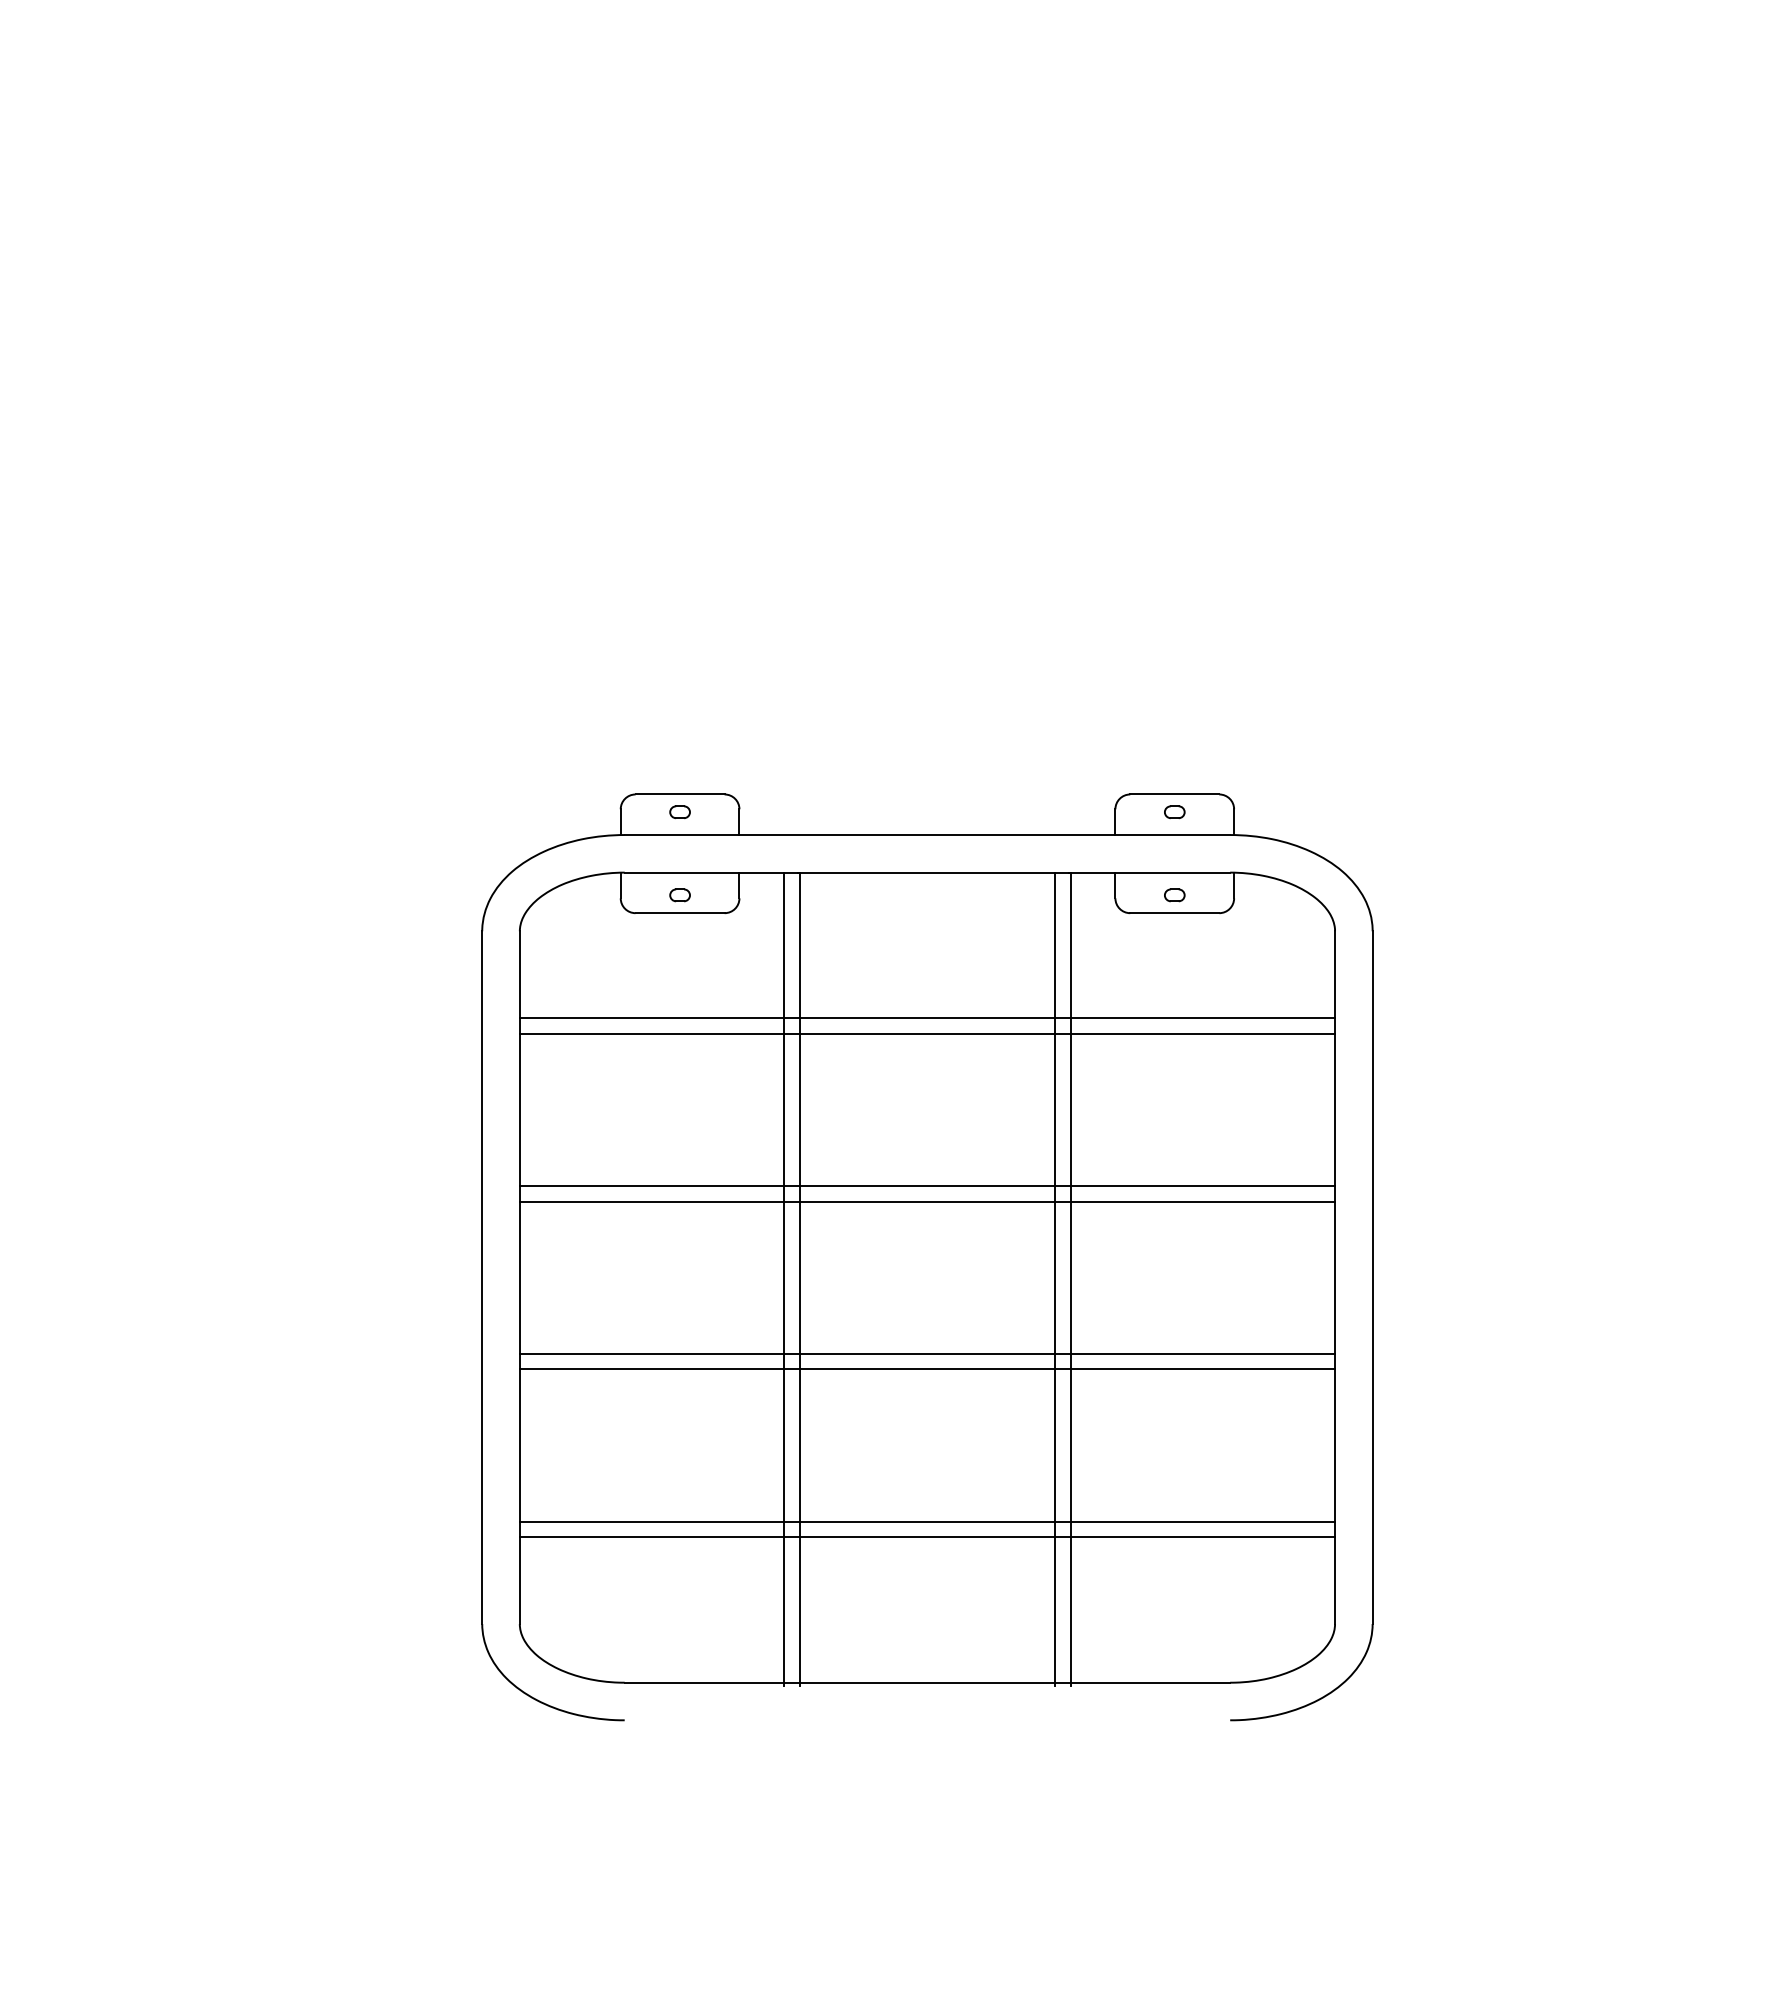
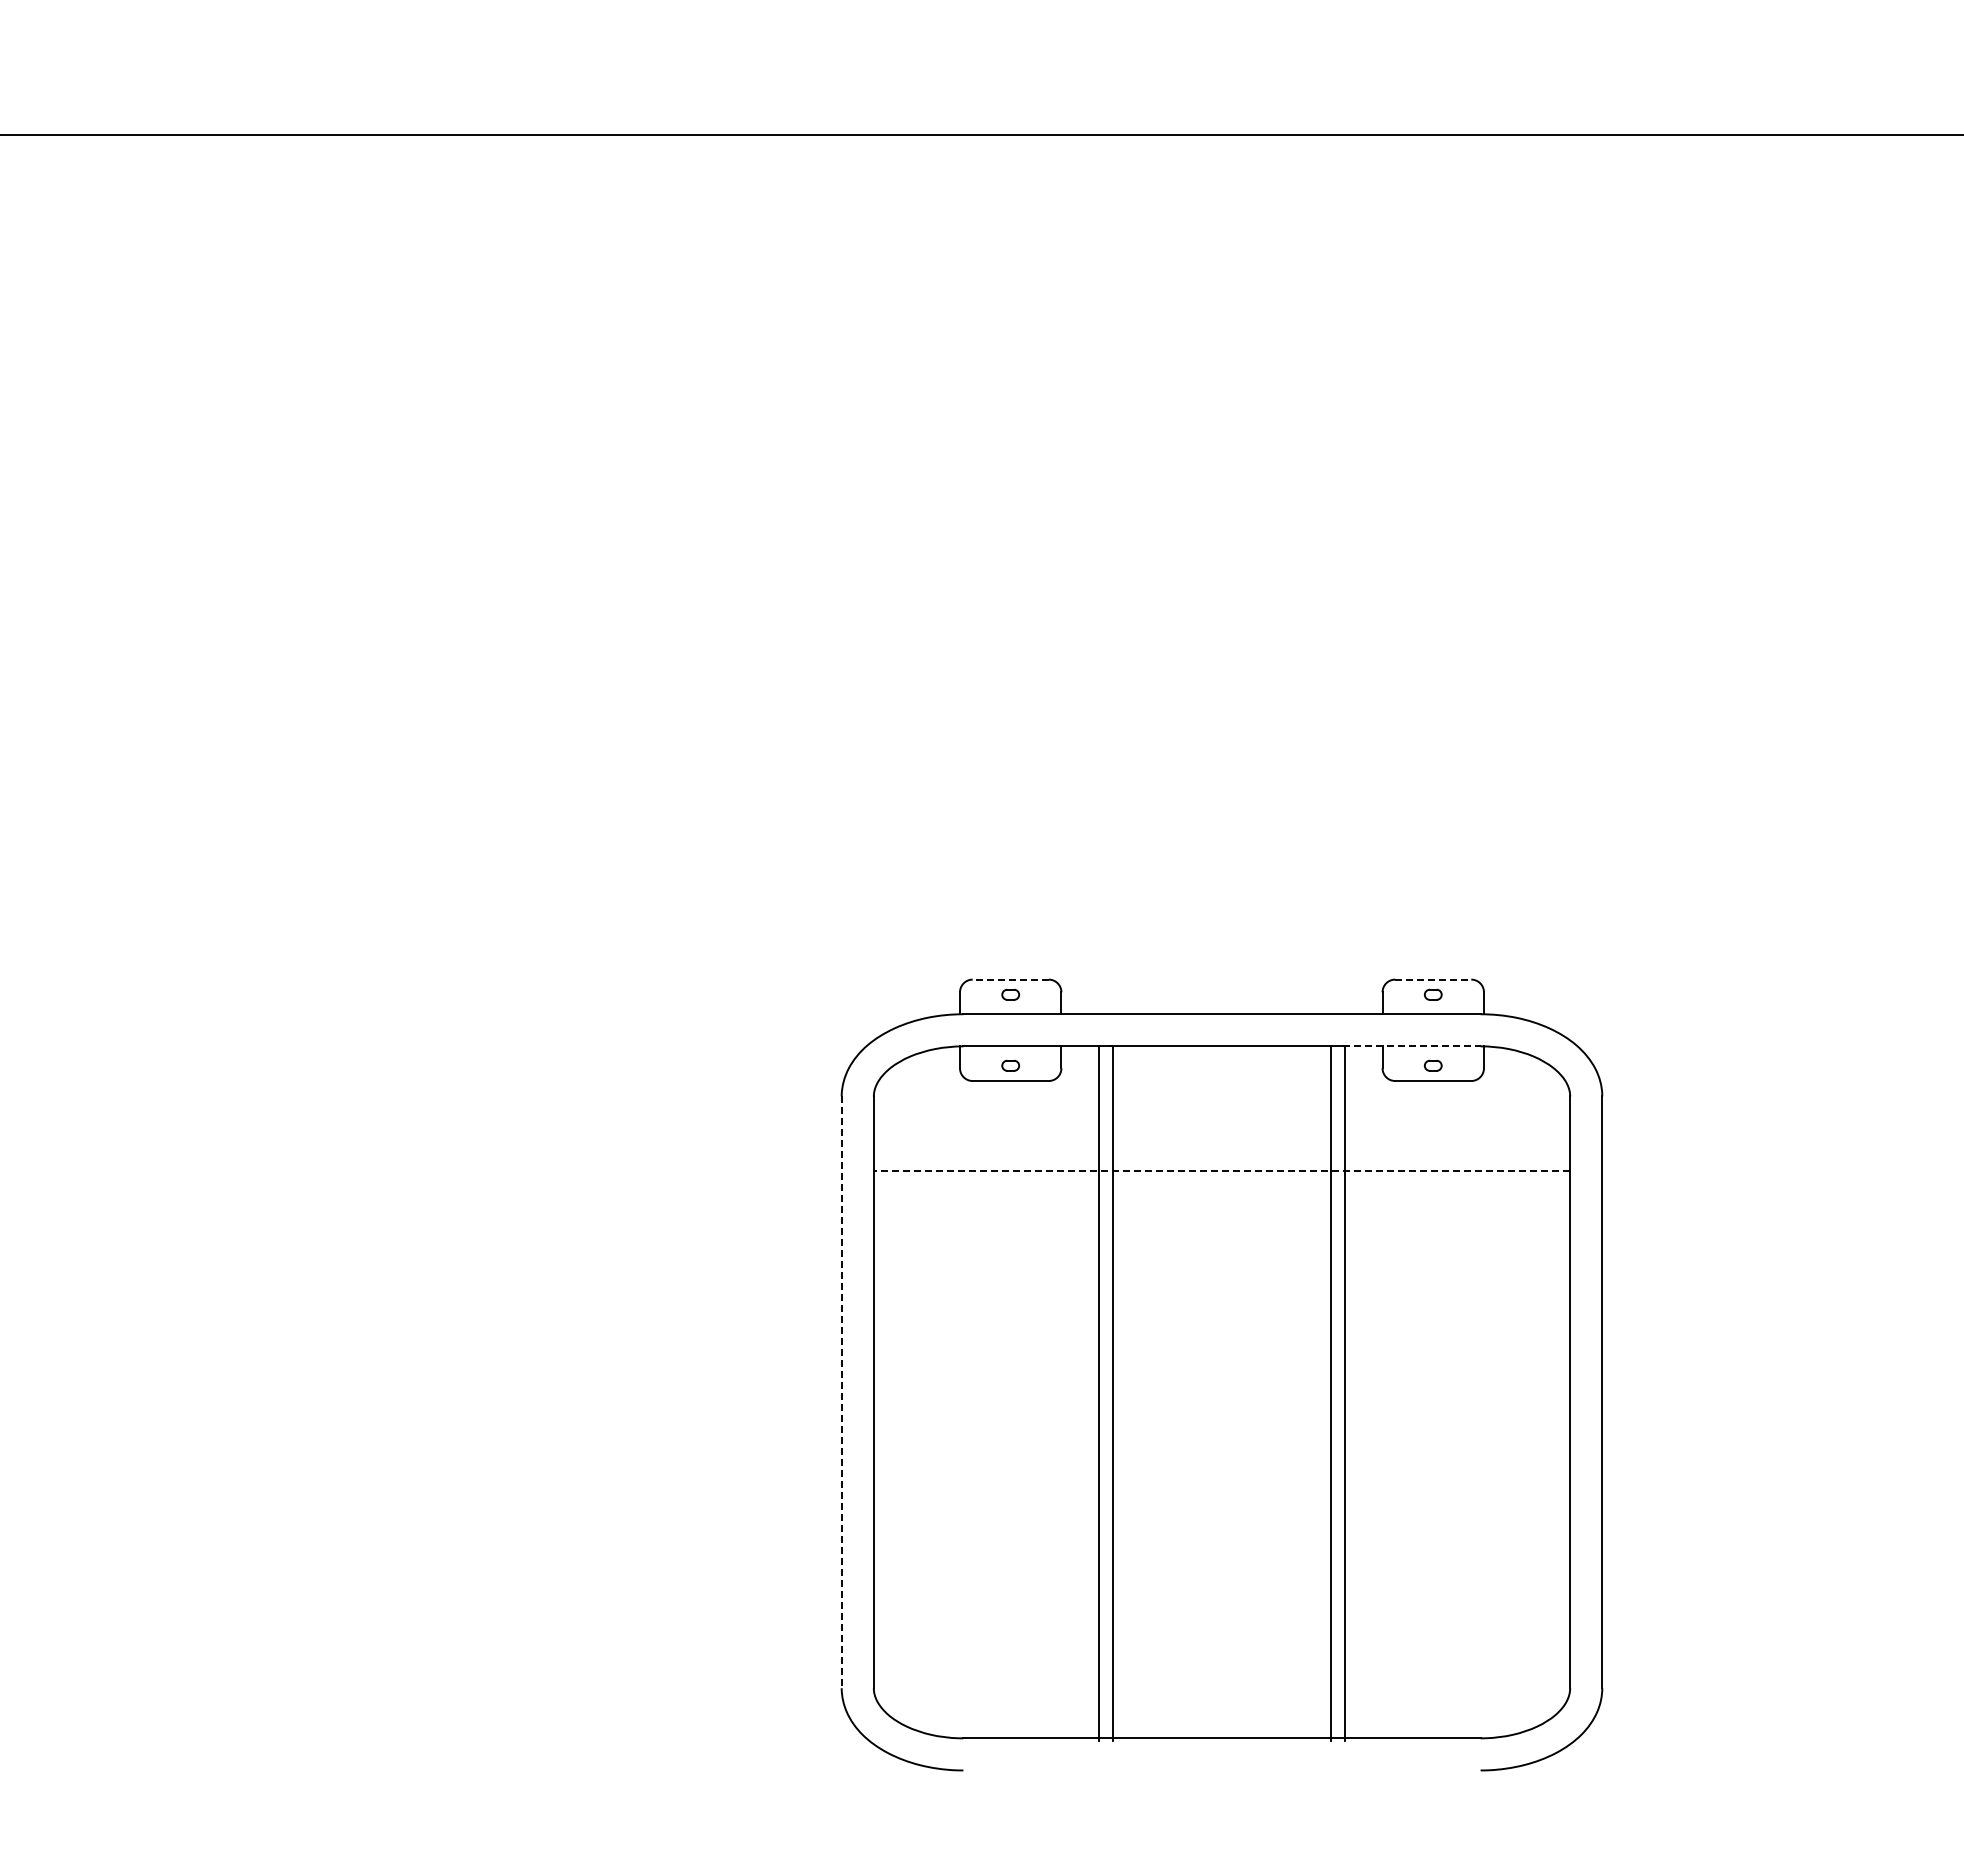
line: (679, 794) -> (1010, 979), solid -> dashed
line: (1175, 794) -> (1433, 979), solid -> dashed
line: (1149, 872) -> (1411, 1046), solid -> dashed
line: (926, 1017) -> (1221, 1170), solid -> dashed
line: (926, 1034) -> (1221, 1184), removed
line: (926, 1185) -> (1221, 1313), removed
line: (926, 1201) -> (1221, 1327), removed
line: (481, 1277) -> (841, 1392), solid -> dashed
line: (926, 1353) -> (1221, 1457), removed
line: (926, 1369) -> (1221, 1470), removed
line: (926, 1521) -> (1221, 1600), removed
line: (926, 1537) -> (1221, 1614), removed

